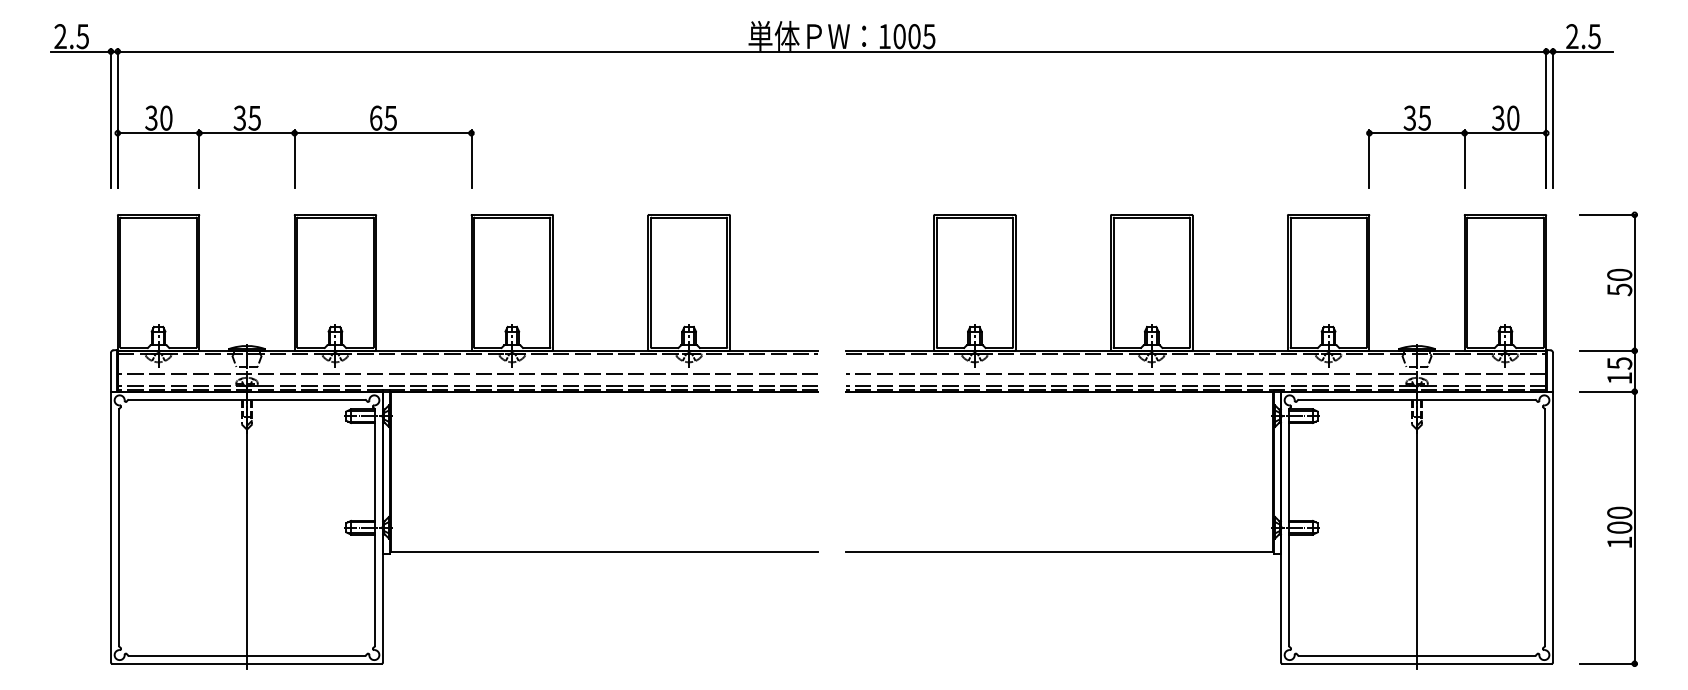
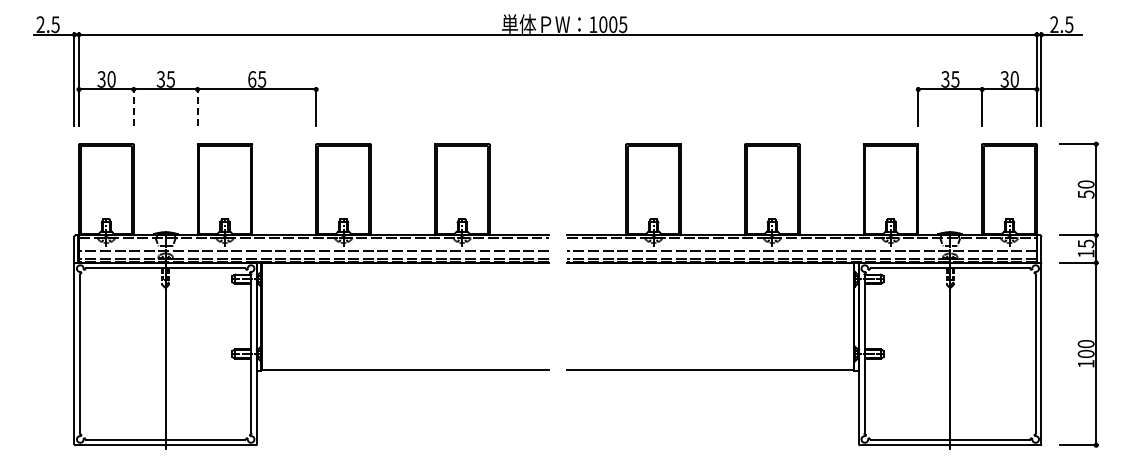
line: (199, 158) -> (133, 106), solid -> dashed
line: (294, 158) -> (197, 106), solid -> dashed

